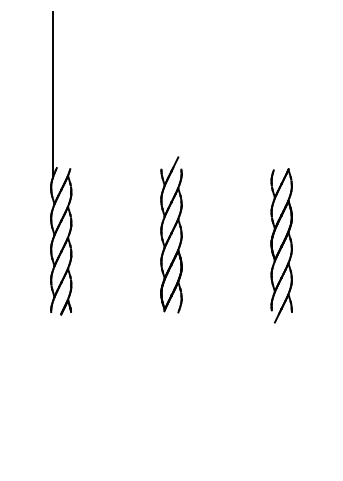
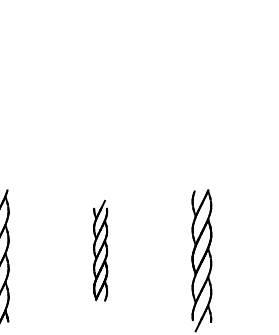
part: (171, 234) -> (100, 250), size x0.7

